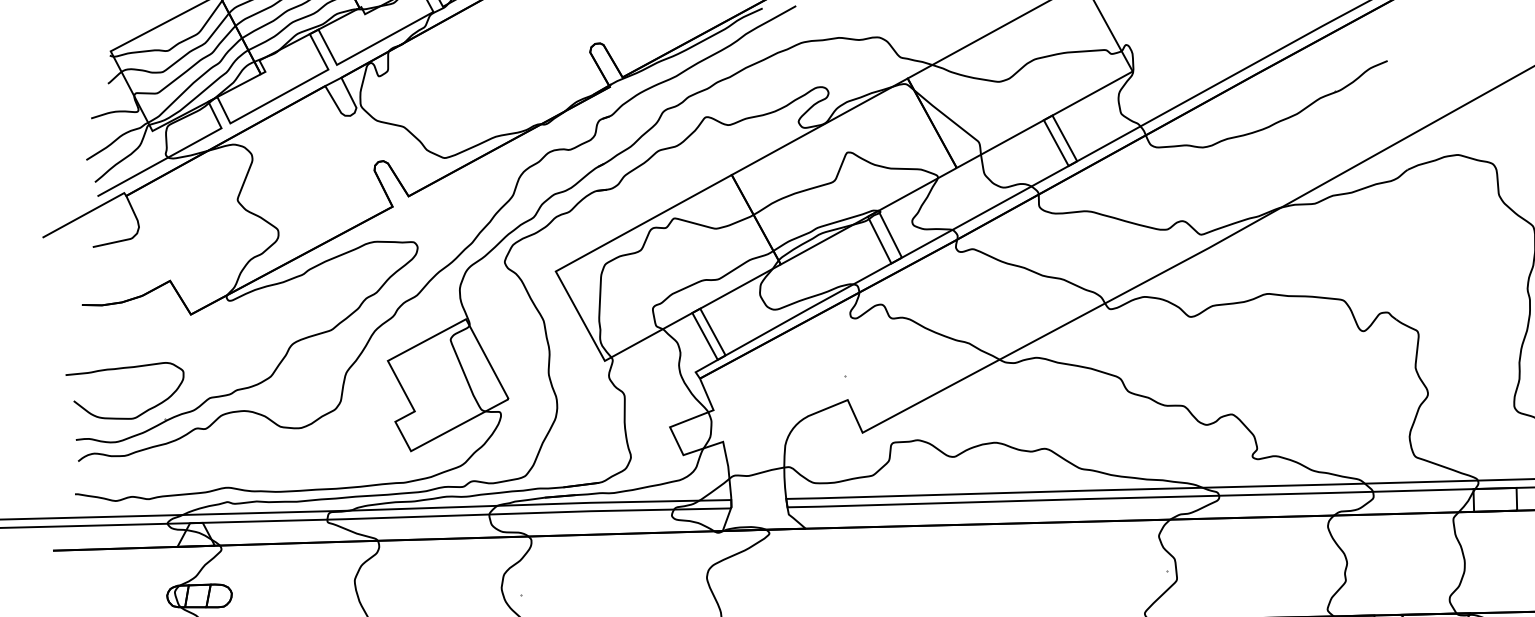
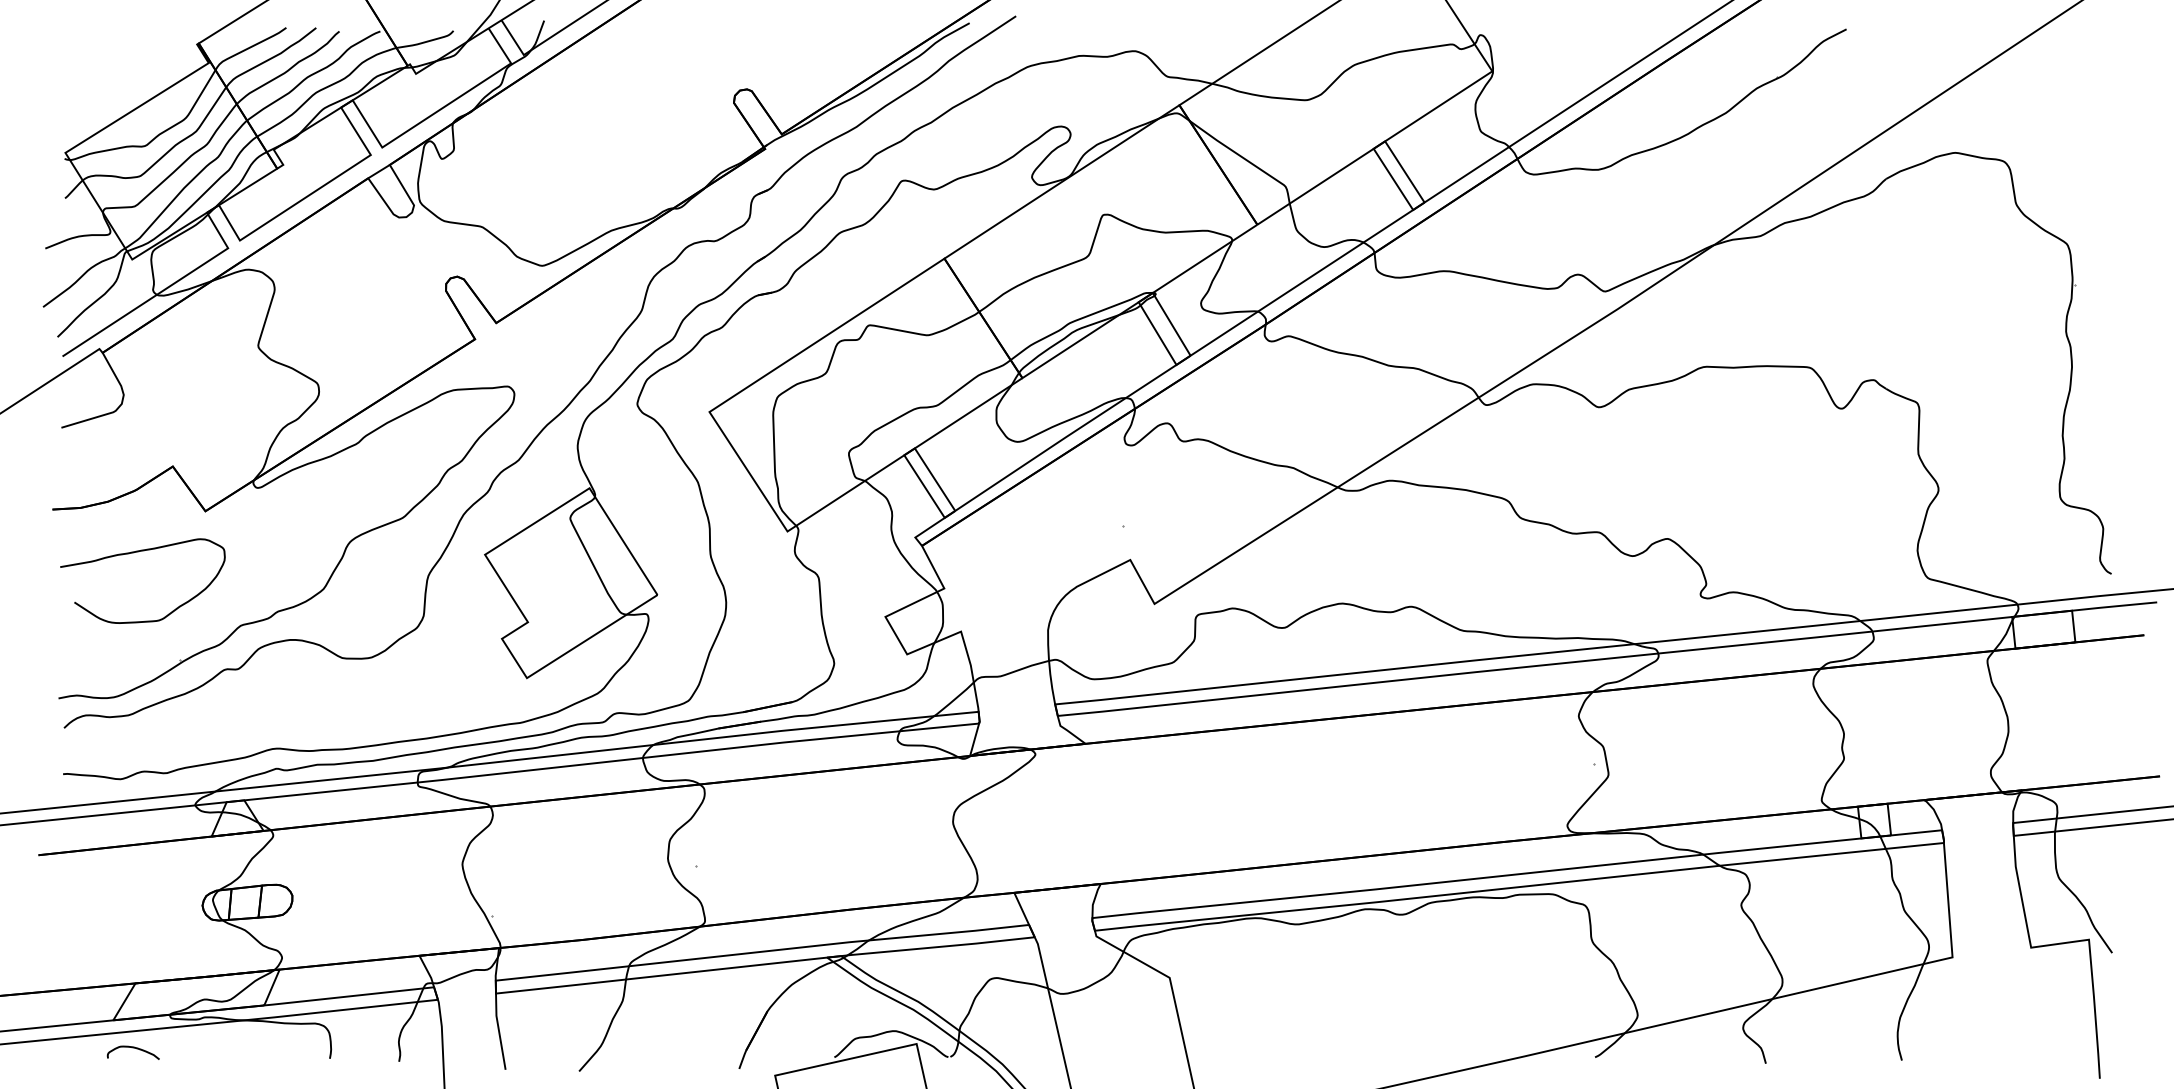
curve: (122, 368) -> (138, 552), moved

